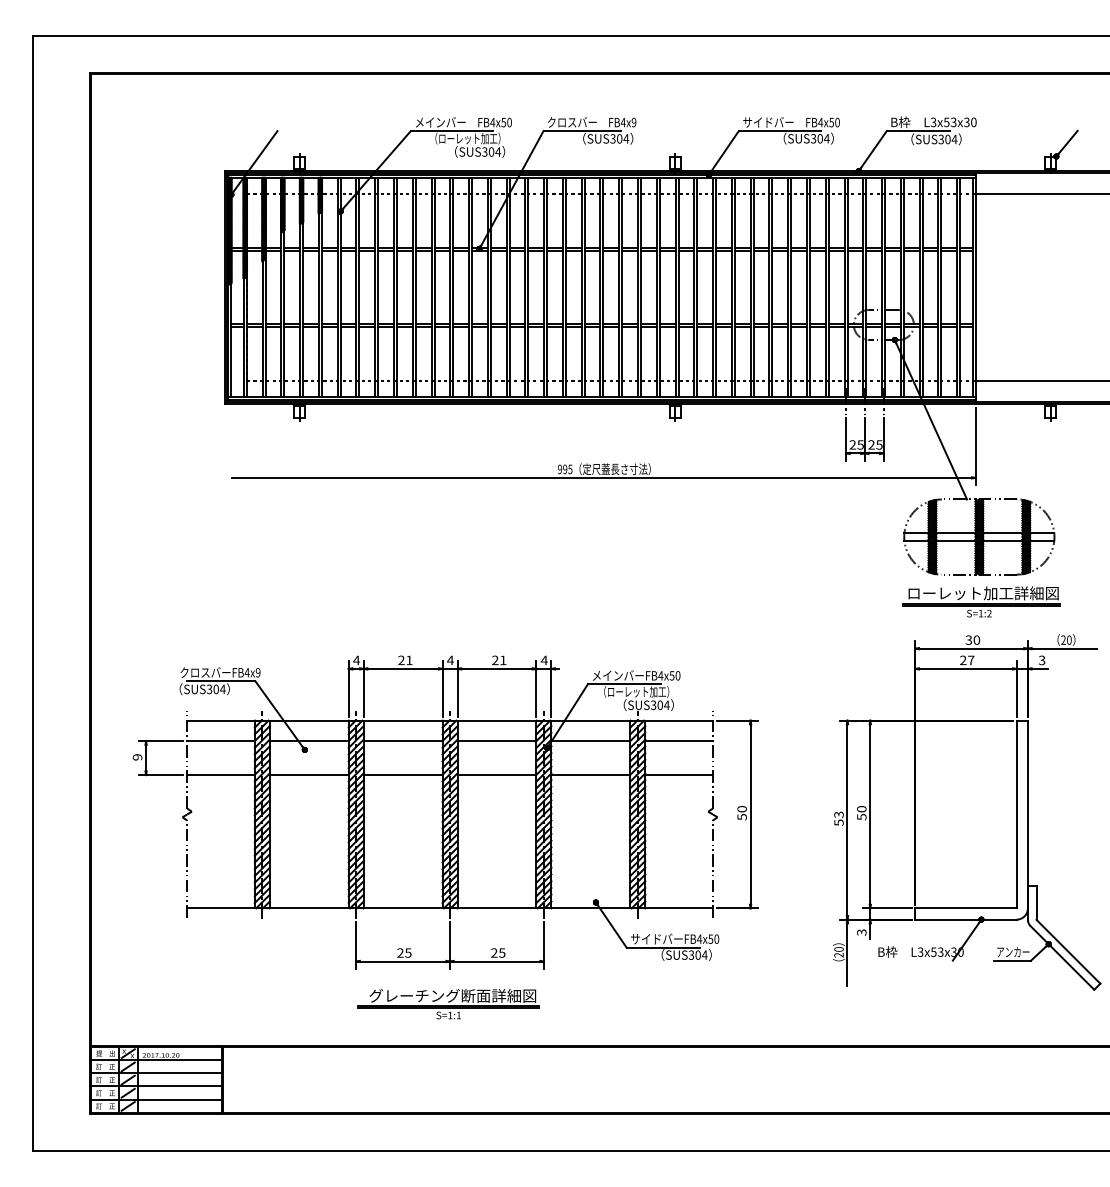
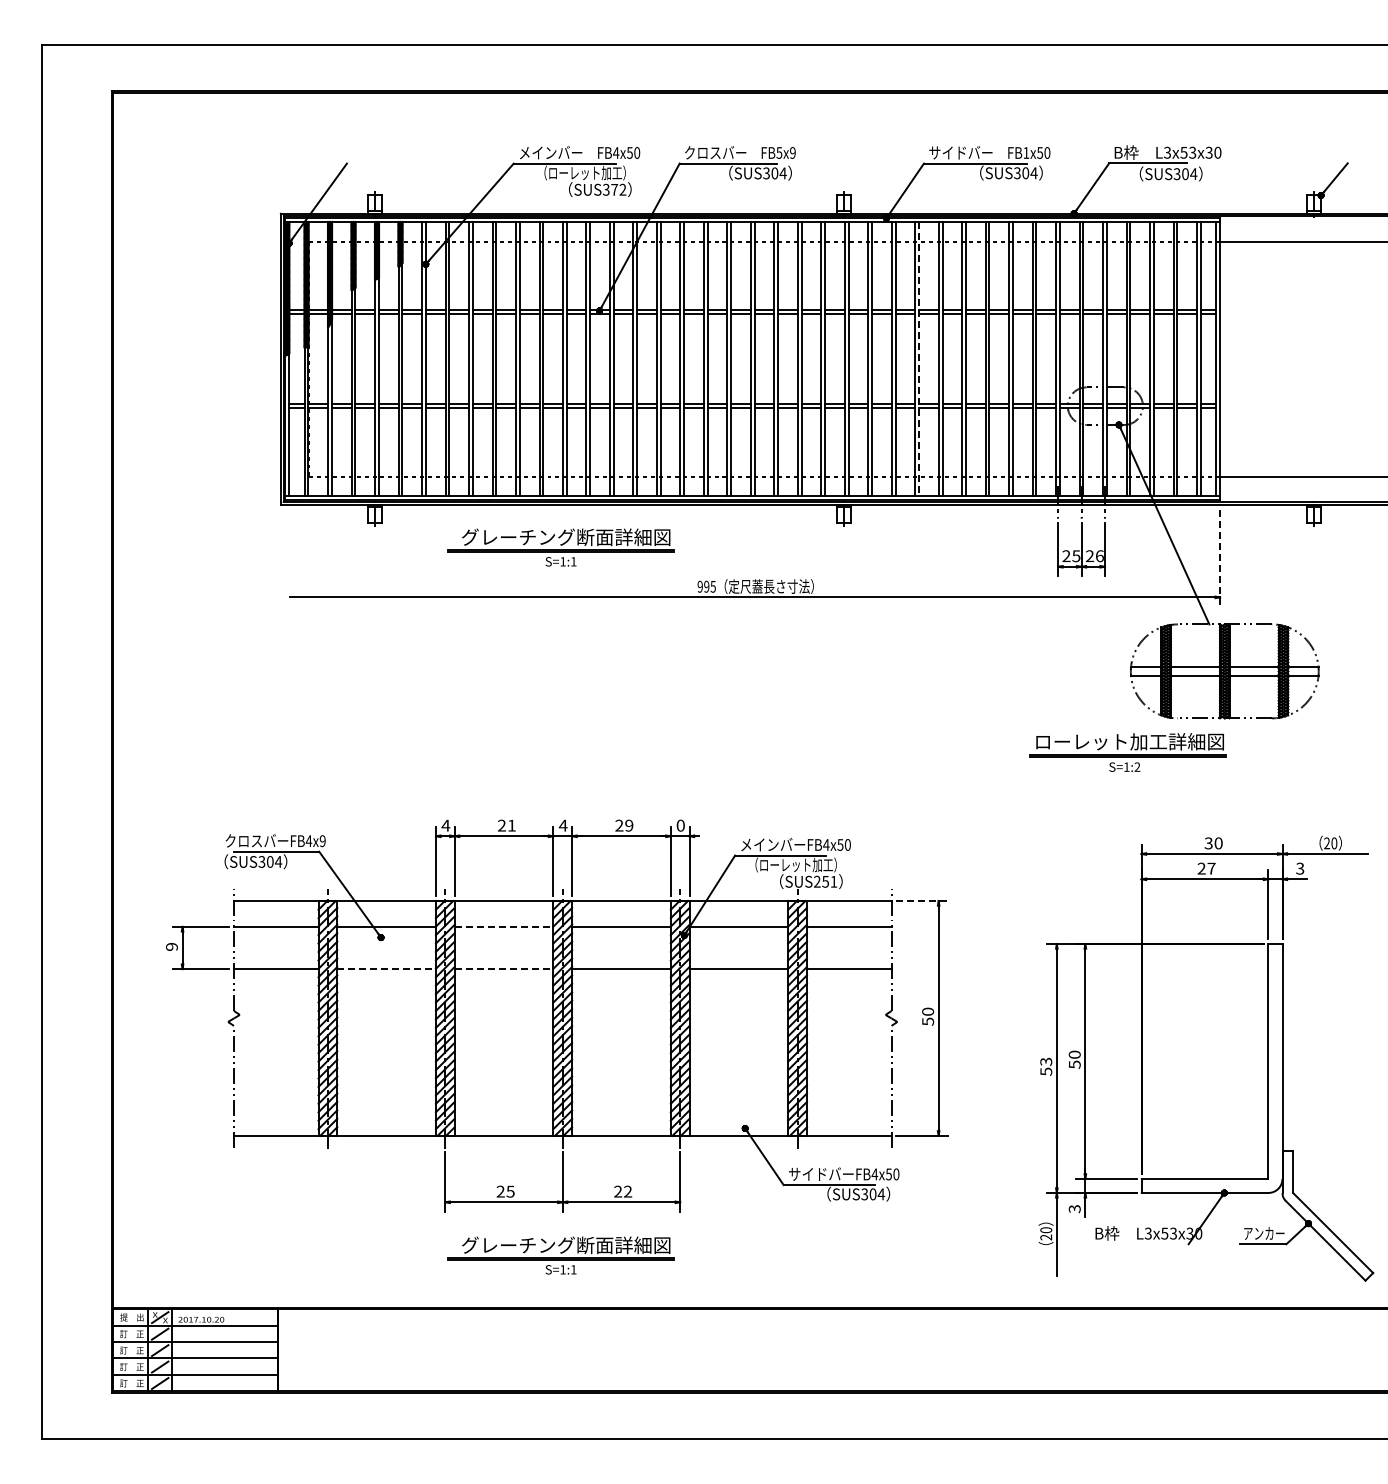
text: (623, 122) -> (779, 152), FB4x9 -> FB5x9
text: (820, 122) -> (1026, 152), FB4x50 -> FB1x50
text: (494, 151) -> (618, 189), SUS304 -> SUS372
line: (735, 287) -> (919, 359), solid -> dashed
part: (448, 437) -> (560, 547), added
text: (879, 445) -> (1099, 556), 25 -> 26
line: (975, 446) -> (1220, 558), solid -> dashed
part: (981, 601) -> (1127, 752), moved
text: (503, 660) -> (629, 825), 21 -> 29
text: (544, 660) -> (680, 825), 4 -> 0
text: (660, 705) -> (825, 881), SUS304 -> SUS251
line: (737, 721) -> (922, 901), solid -> dashed
line: (403, 741) -> (504, 926), solid -> dashed
line: (309, 775) -> (387, 969), solid -> dashed
line: (403, 775) -> (504, 969), solid -> dashed
part: (1015, 812) -> (1267, 1058), moved
text: (501, 952) -> (627, 1191), 25 -> 22

